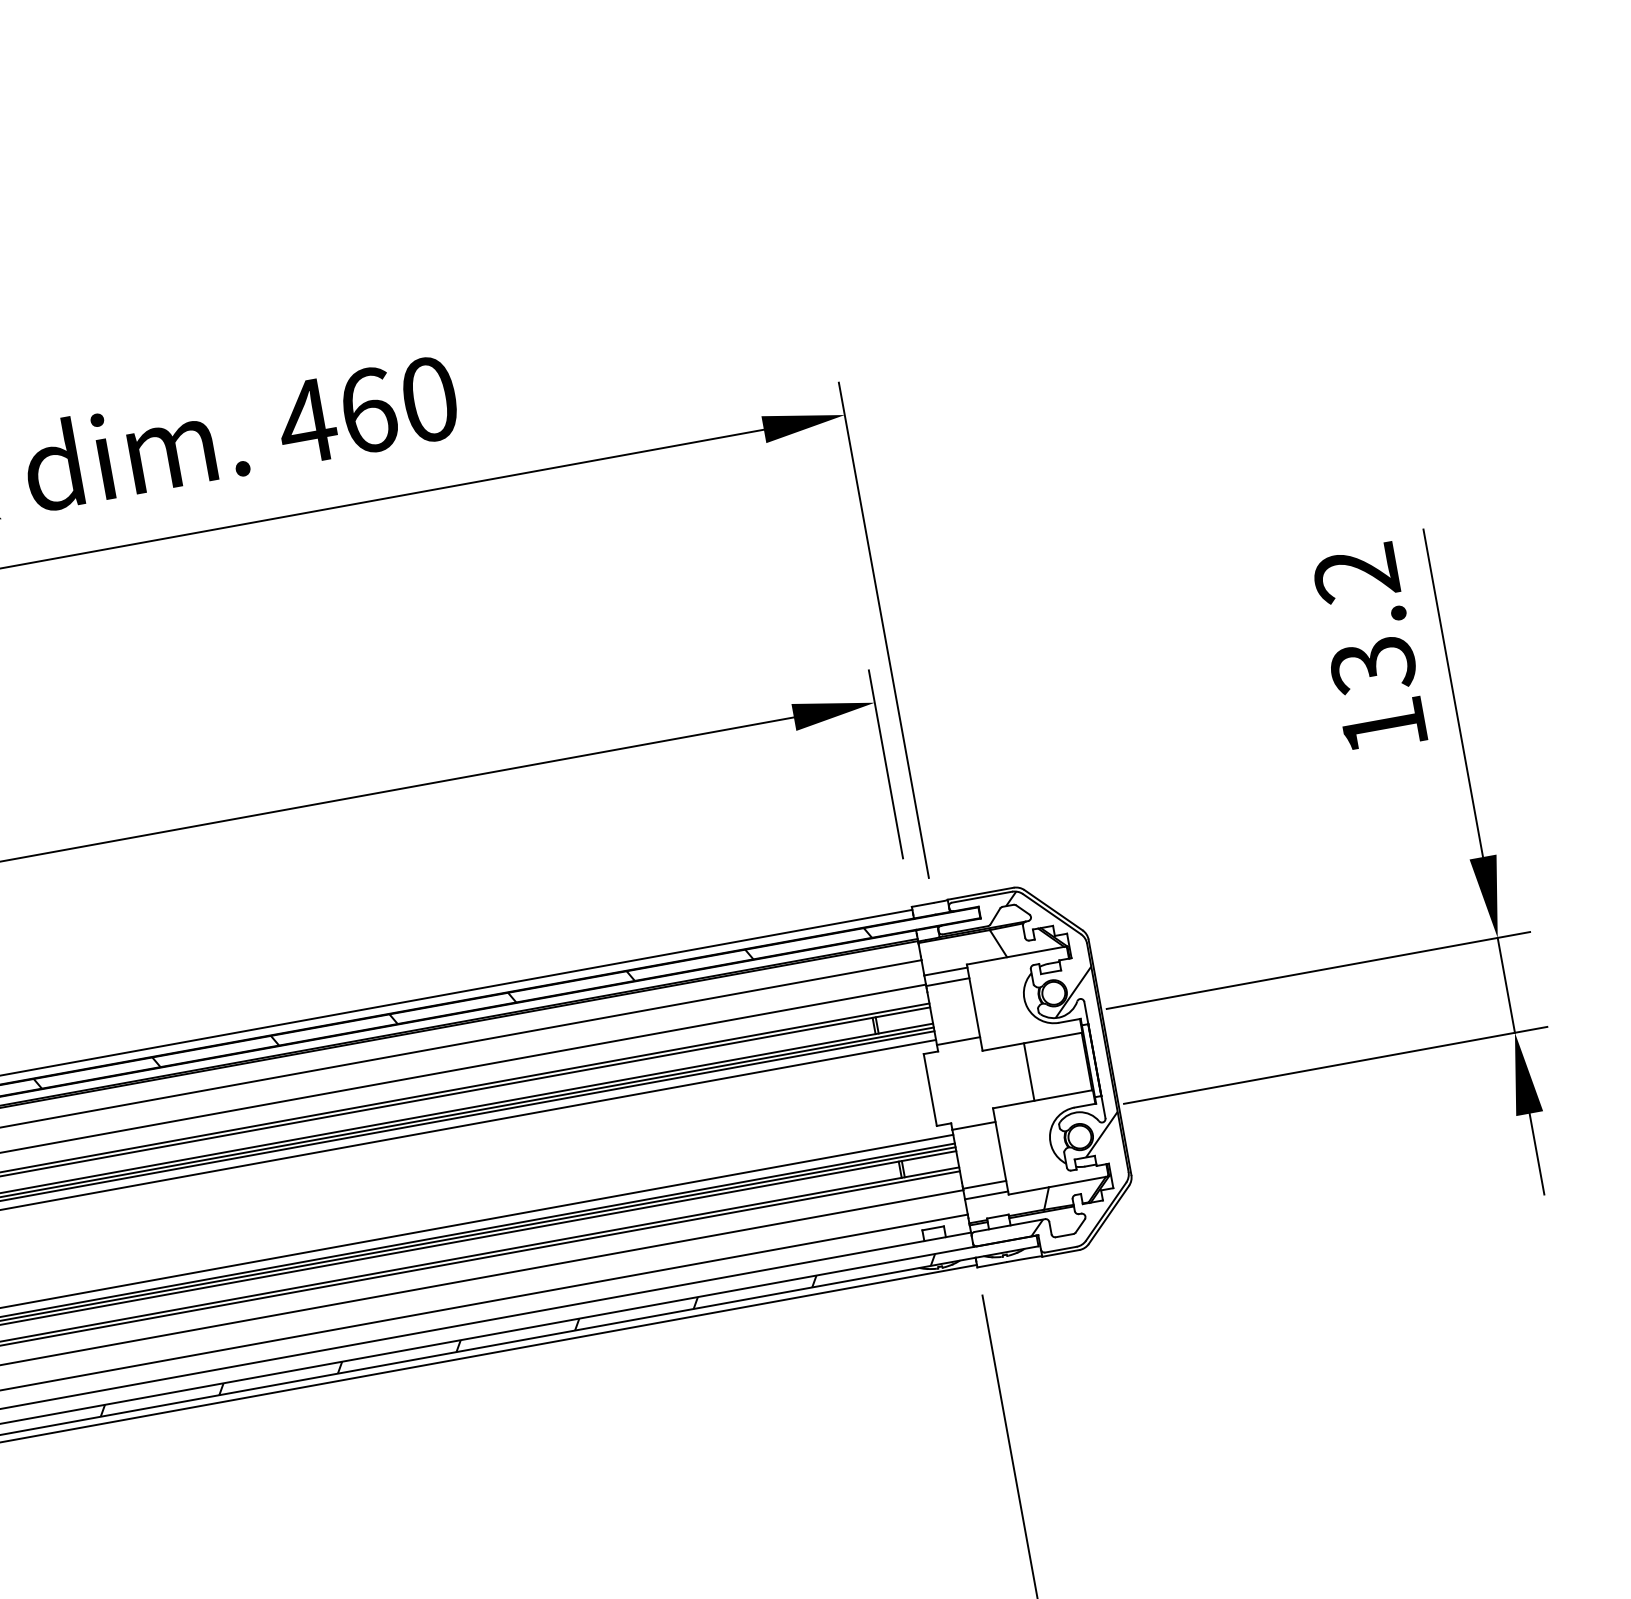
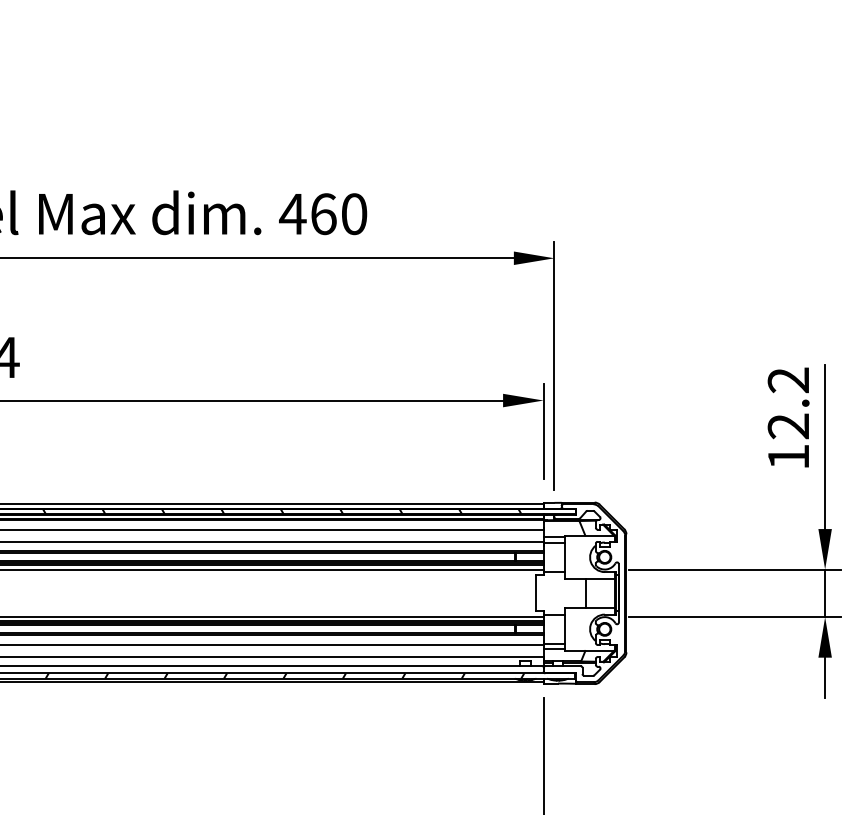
text: (1372, 665) -> (788, 426), 13.2 -> 12.2
hatch: (1052, 1057) -> (598, 588), removed

